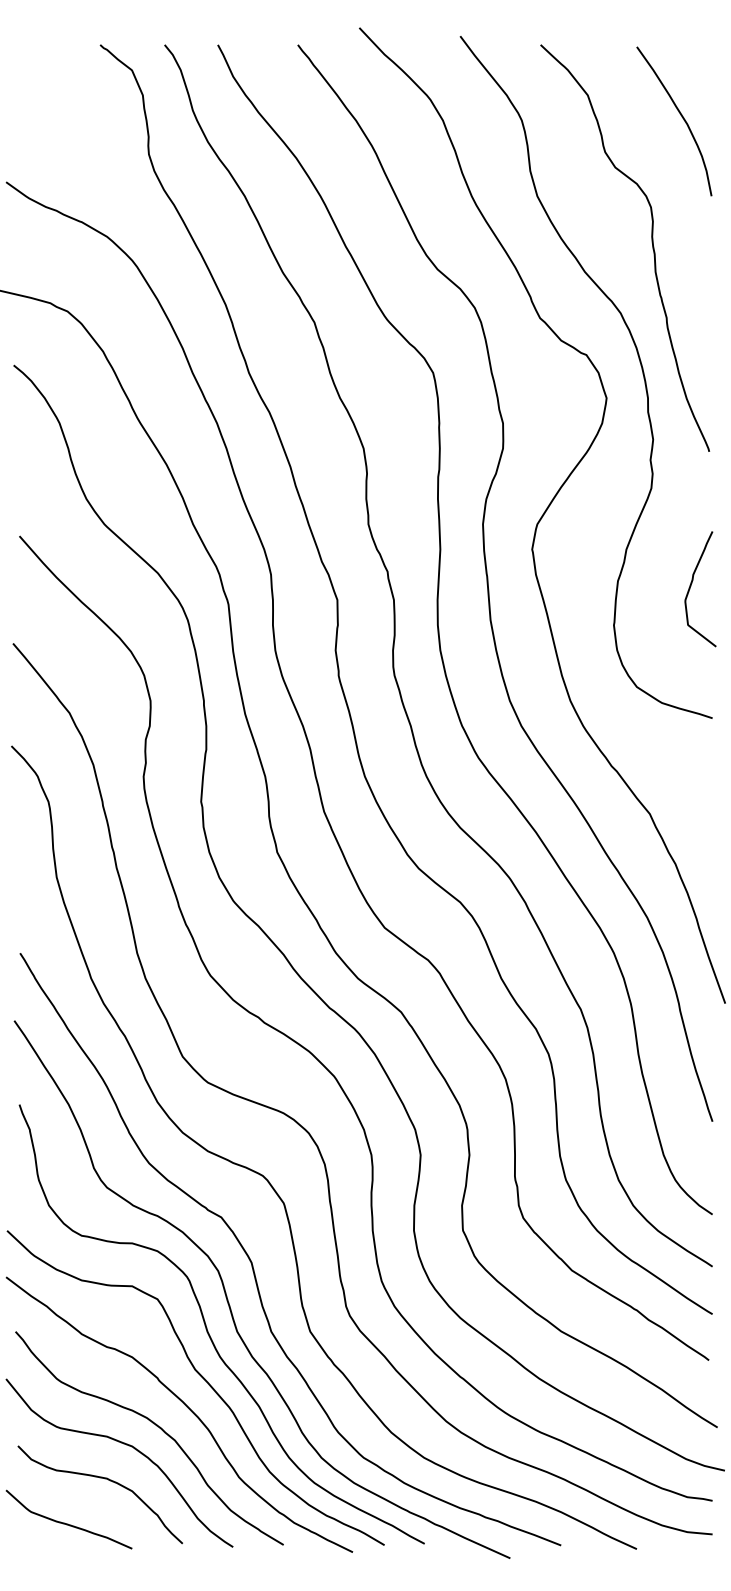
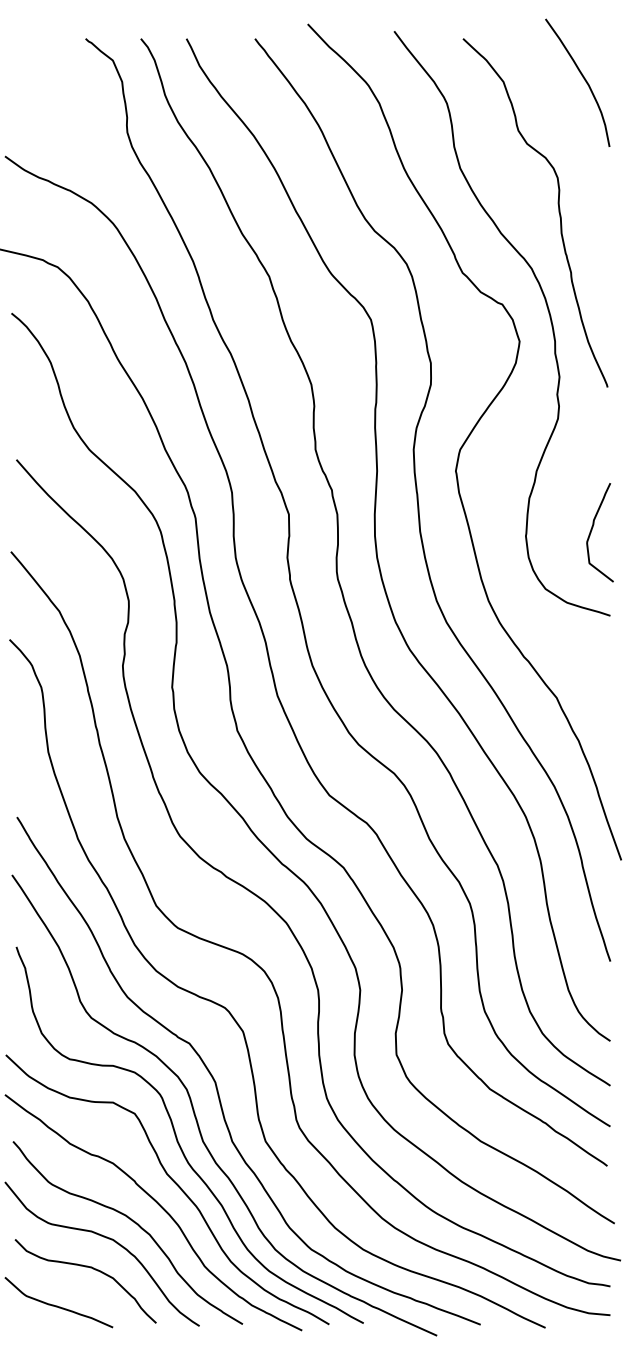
curve: (681, 117) -> (583, 79), moved
curve: (691, 586) -> (592, 530), moved

